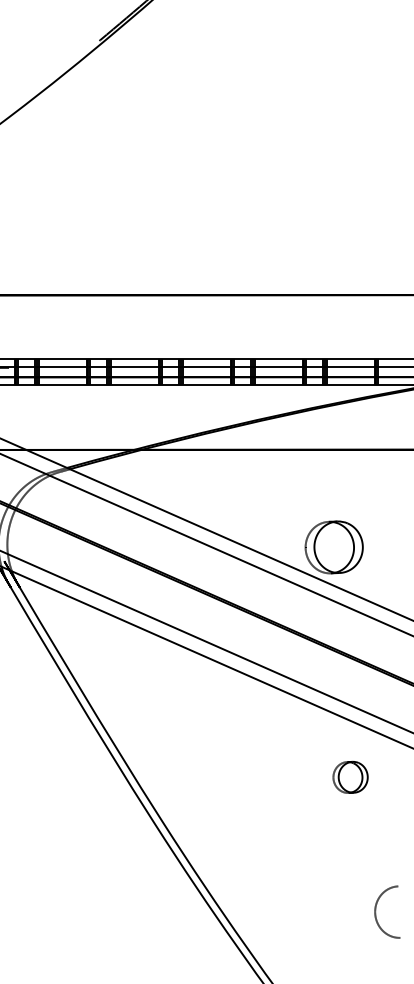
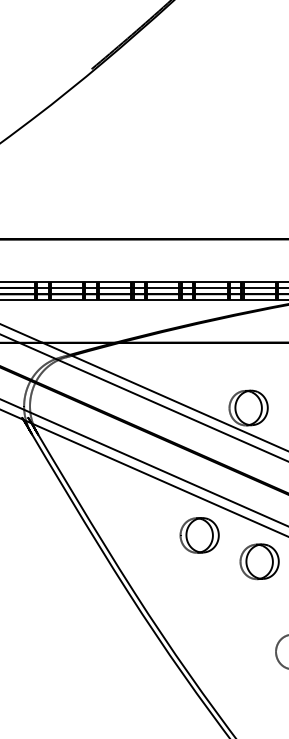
part: (260, 737) -> (199, 535), added
part: (350, 776) -> (259, 561), size x1.67

